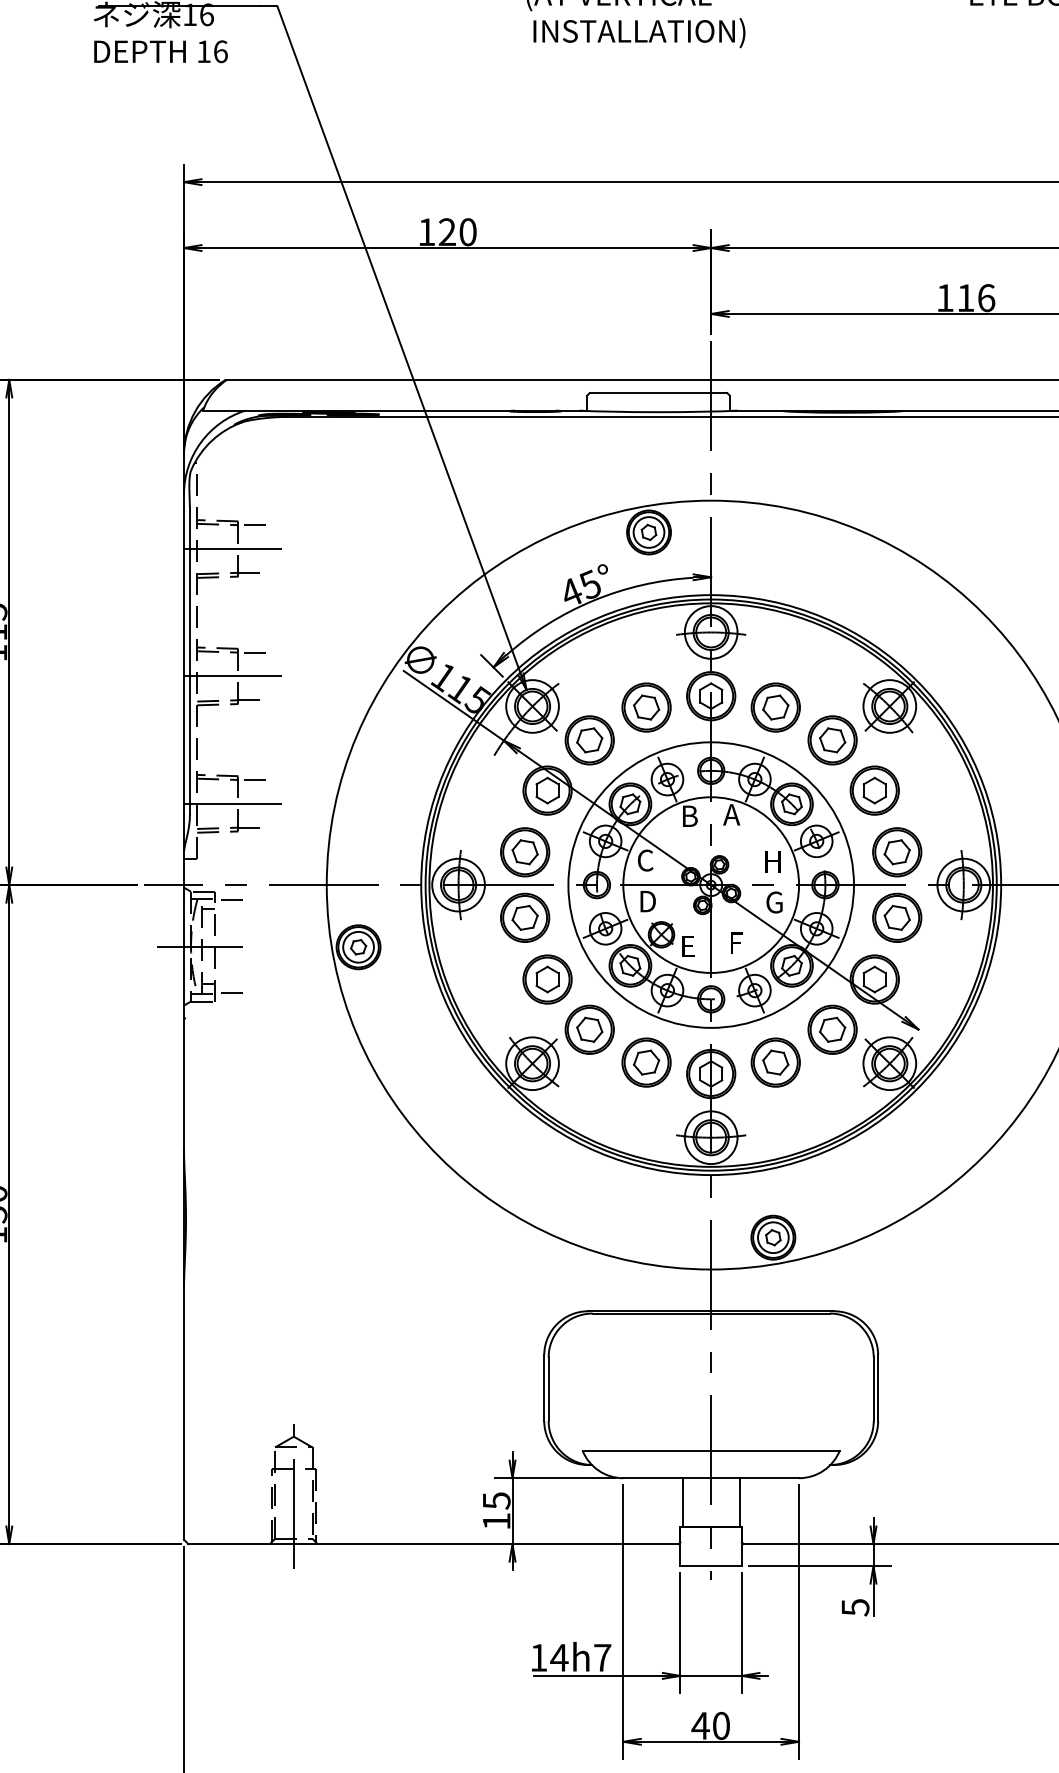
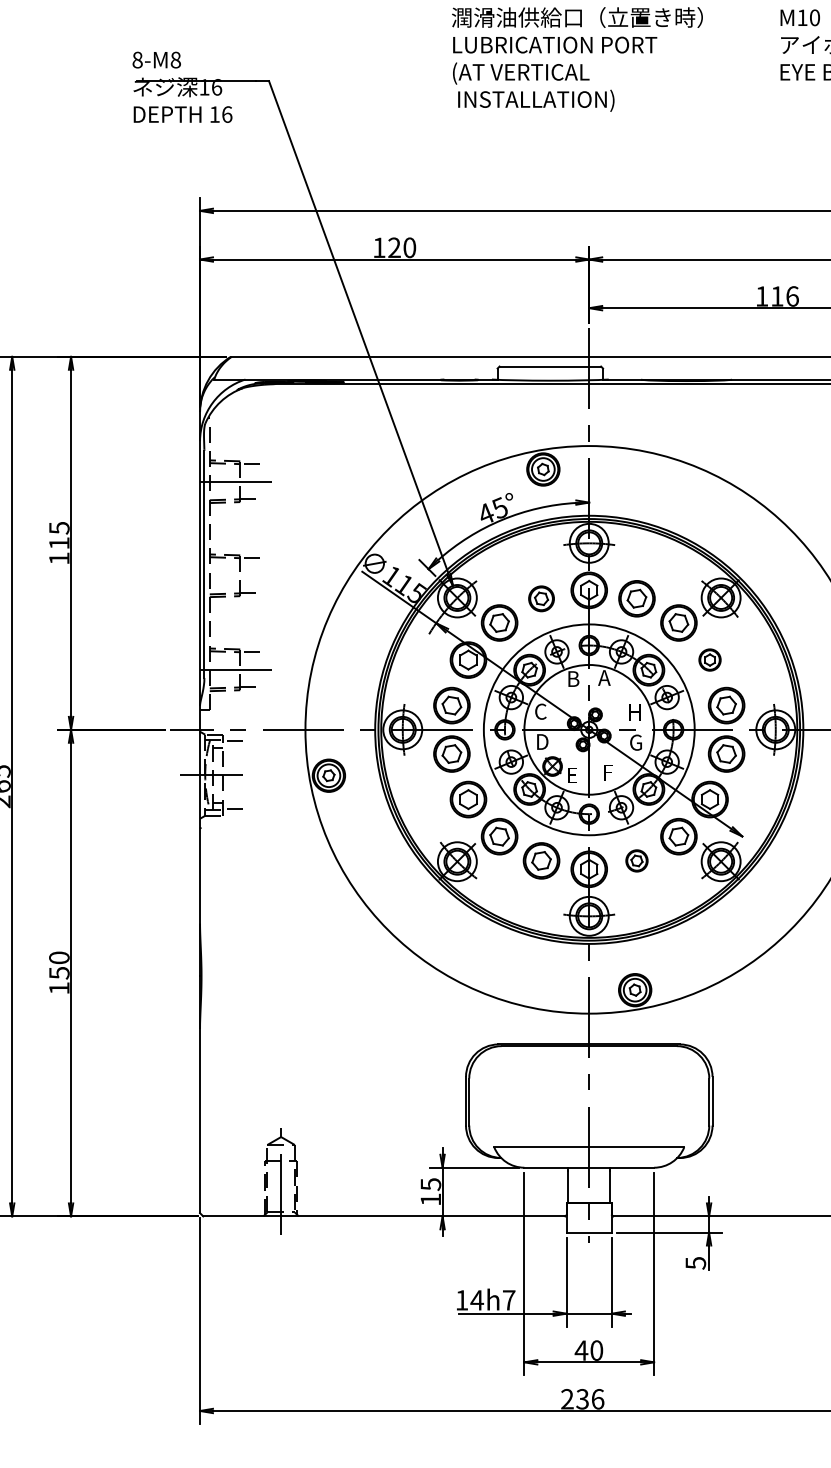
line: (232, 676) -> (235, 575), removed
part: (646, 707) -> (541, 598), size x0.7
part: (874, 789) -> (709, 659), size x0.6
part: (775, 1062) -> (636, 860), size x0.6

